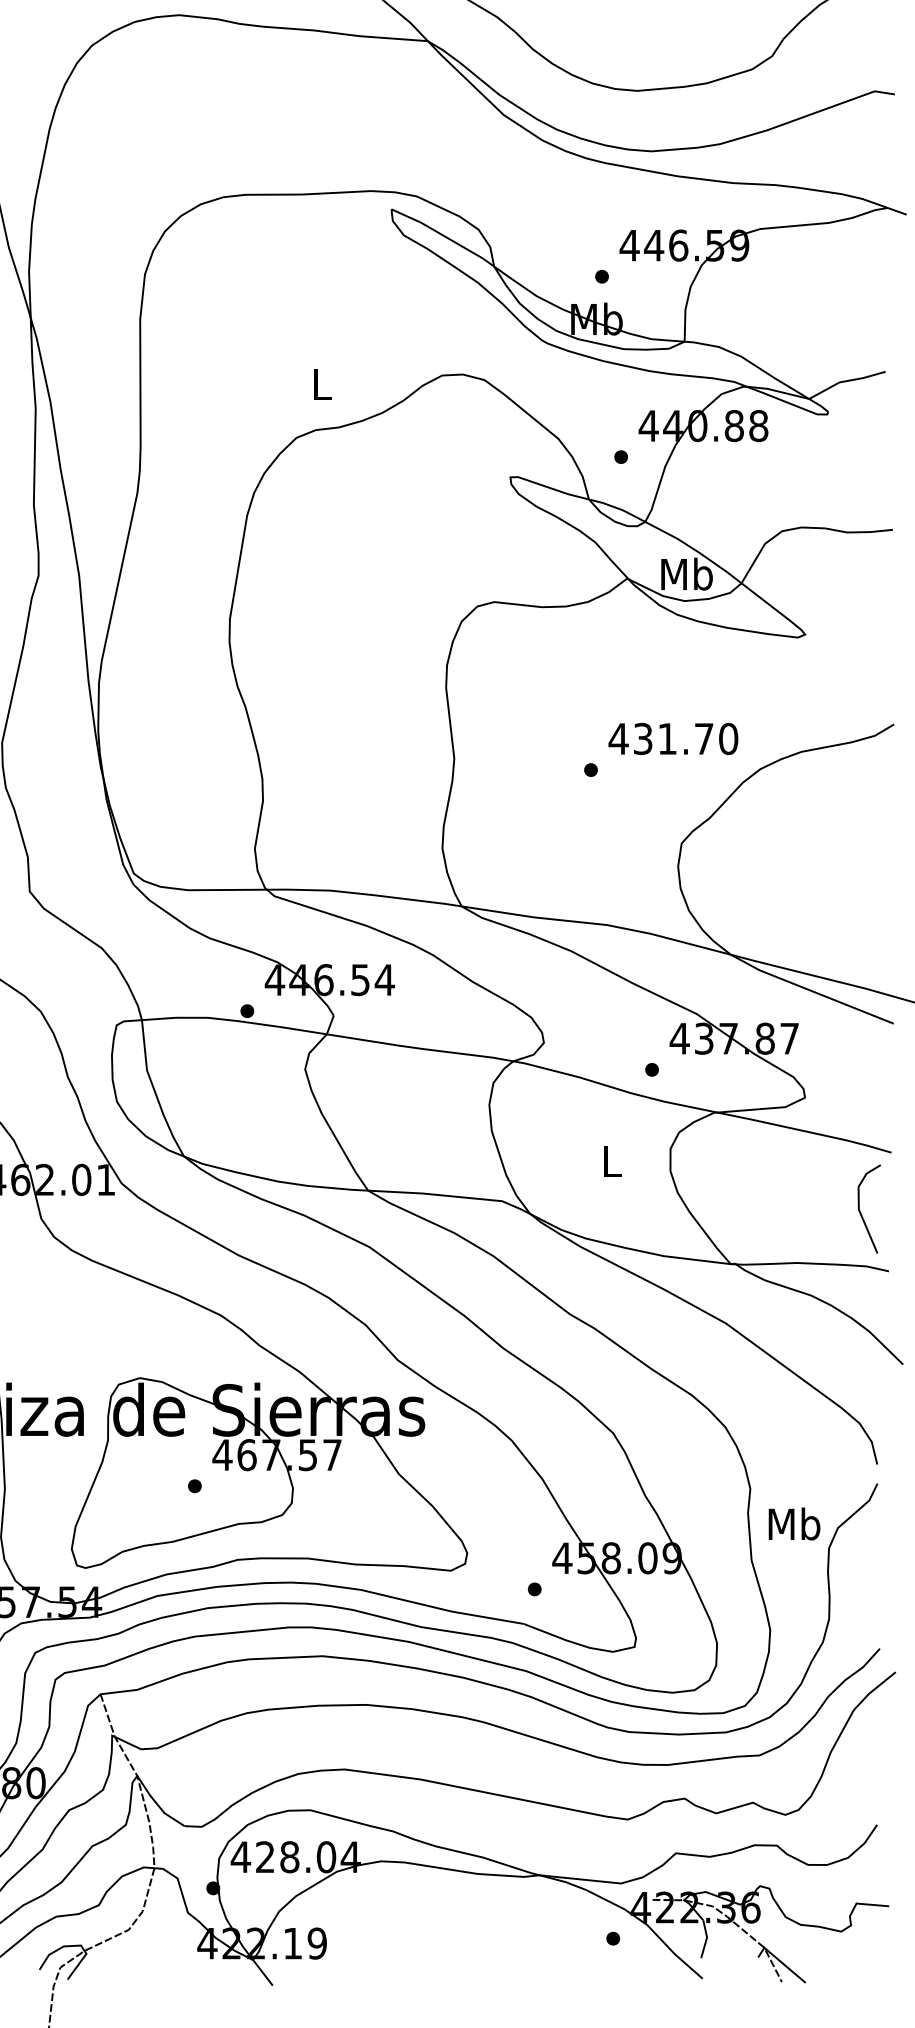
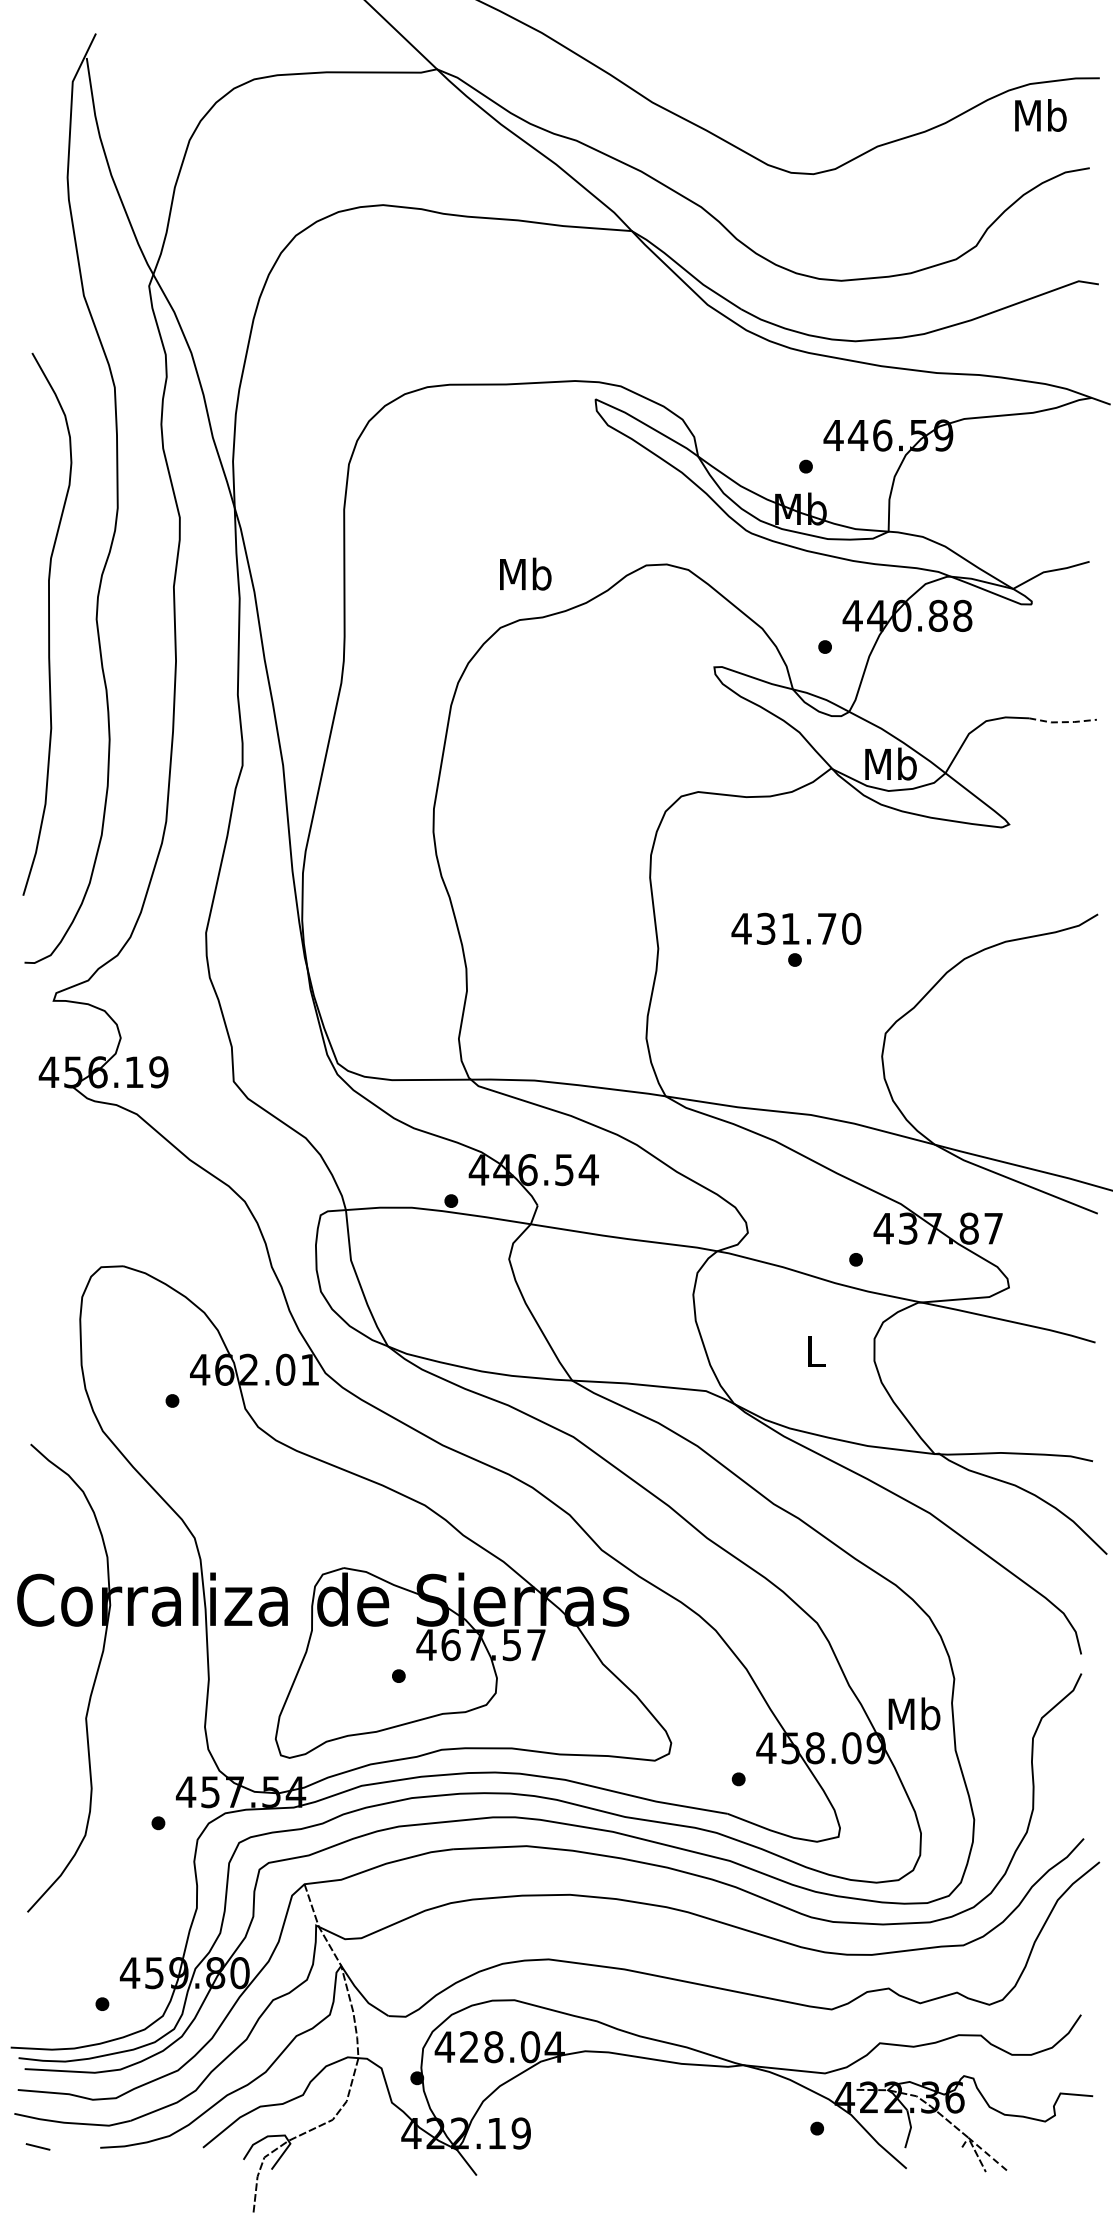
text: (321, 383) -> (525, 573), L -> Mb
line: (858, 532) -> (1062, 722), solid -> dashed
text: (673, 738) -> (796, 928), moved
line: (861, 1212) -> (1065, 1402), removed
text: (794, 1523) -> (914, 1713), moved
line: (780, 1961) -> (984, 2151), solid -> dashed

